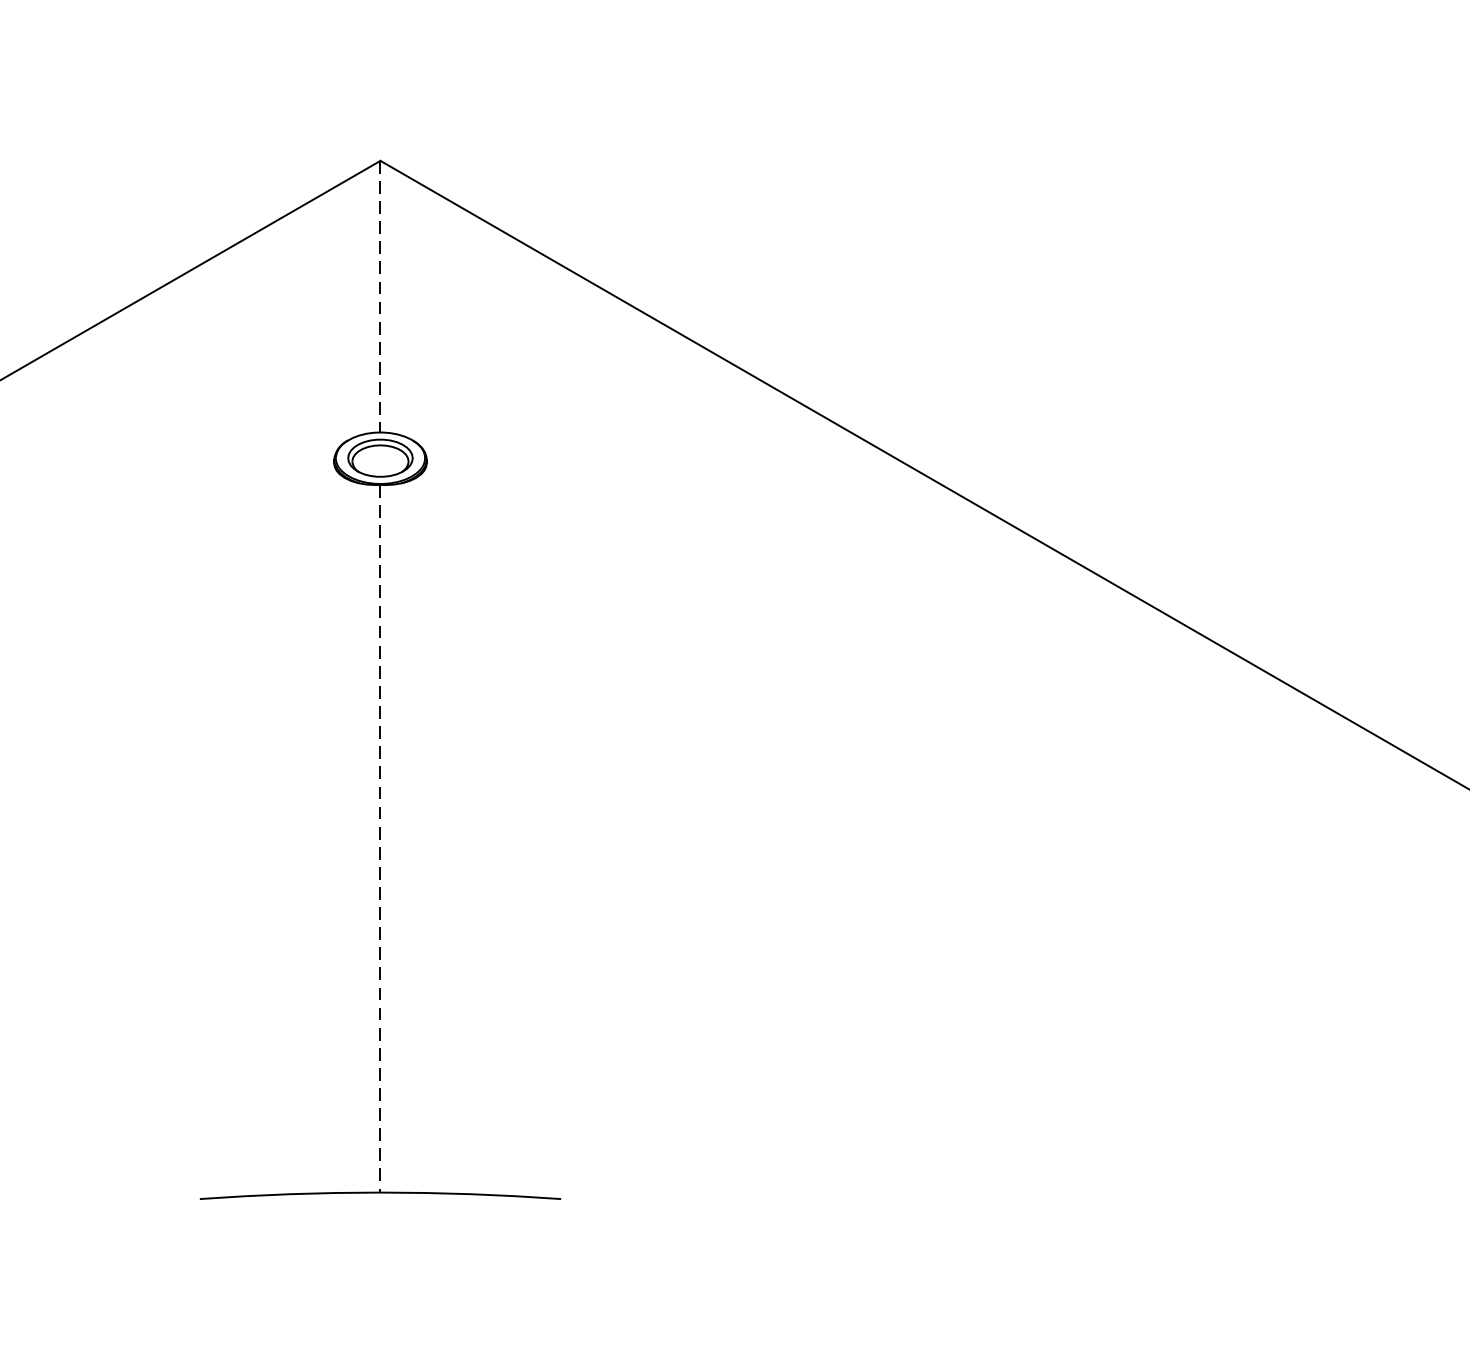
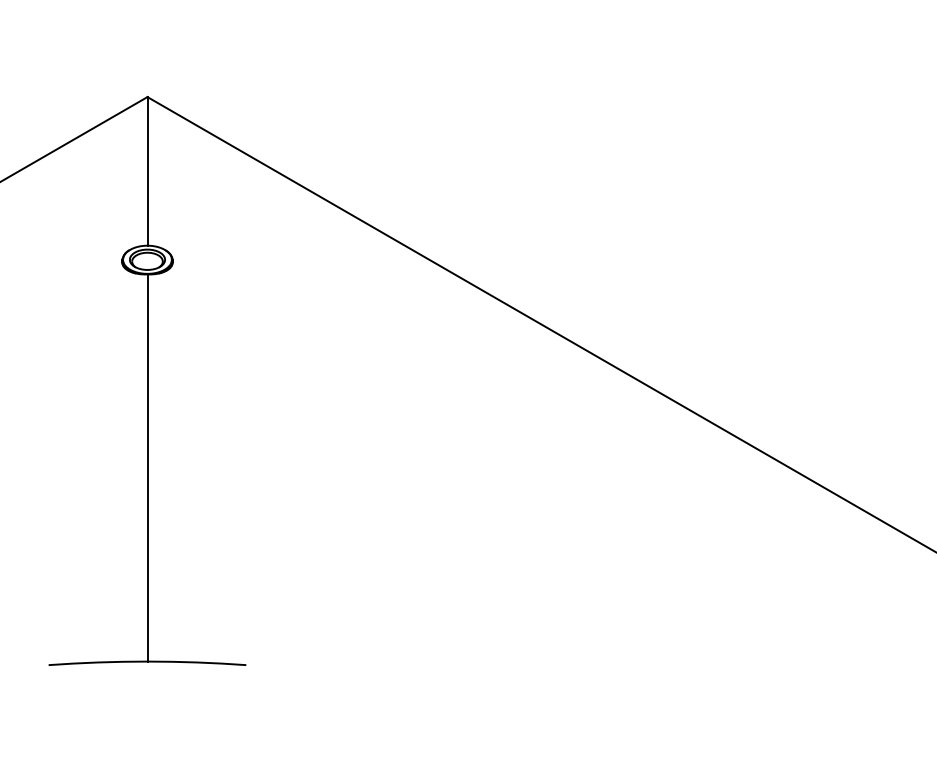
line: (380, 296) -> (147, 171), dashed -> solid
line: (380, 837) -> (147, 467), dashed -> solid

